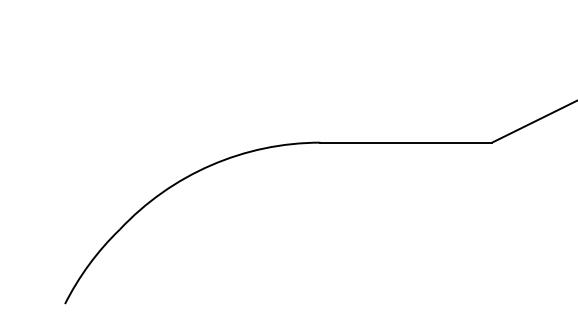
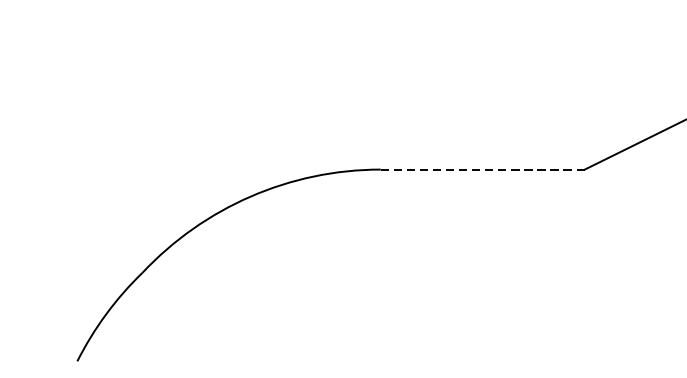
line: (406, 142) -> (483, 169), solid -> dashed

